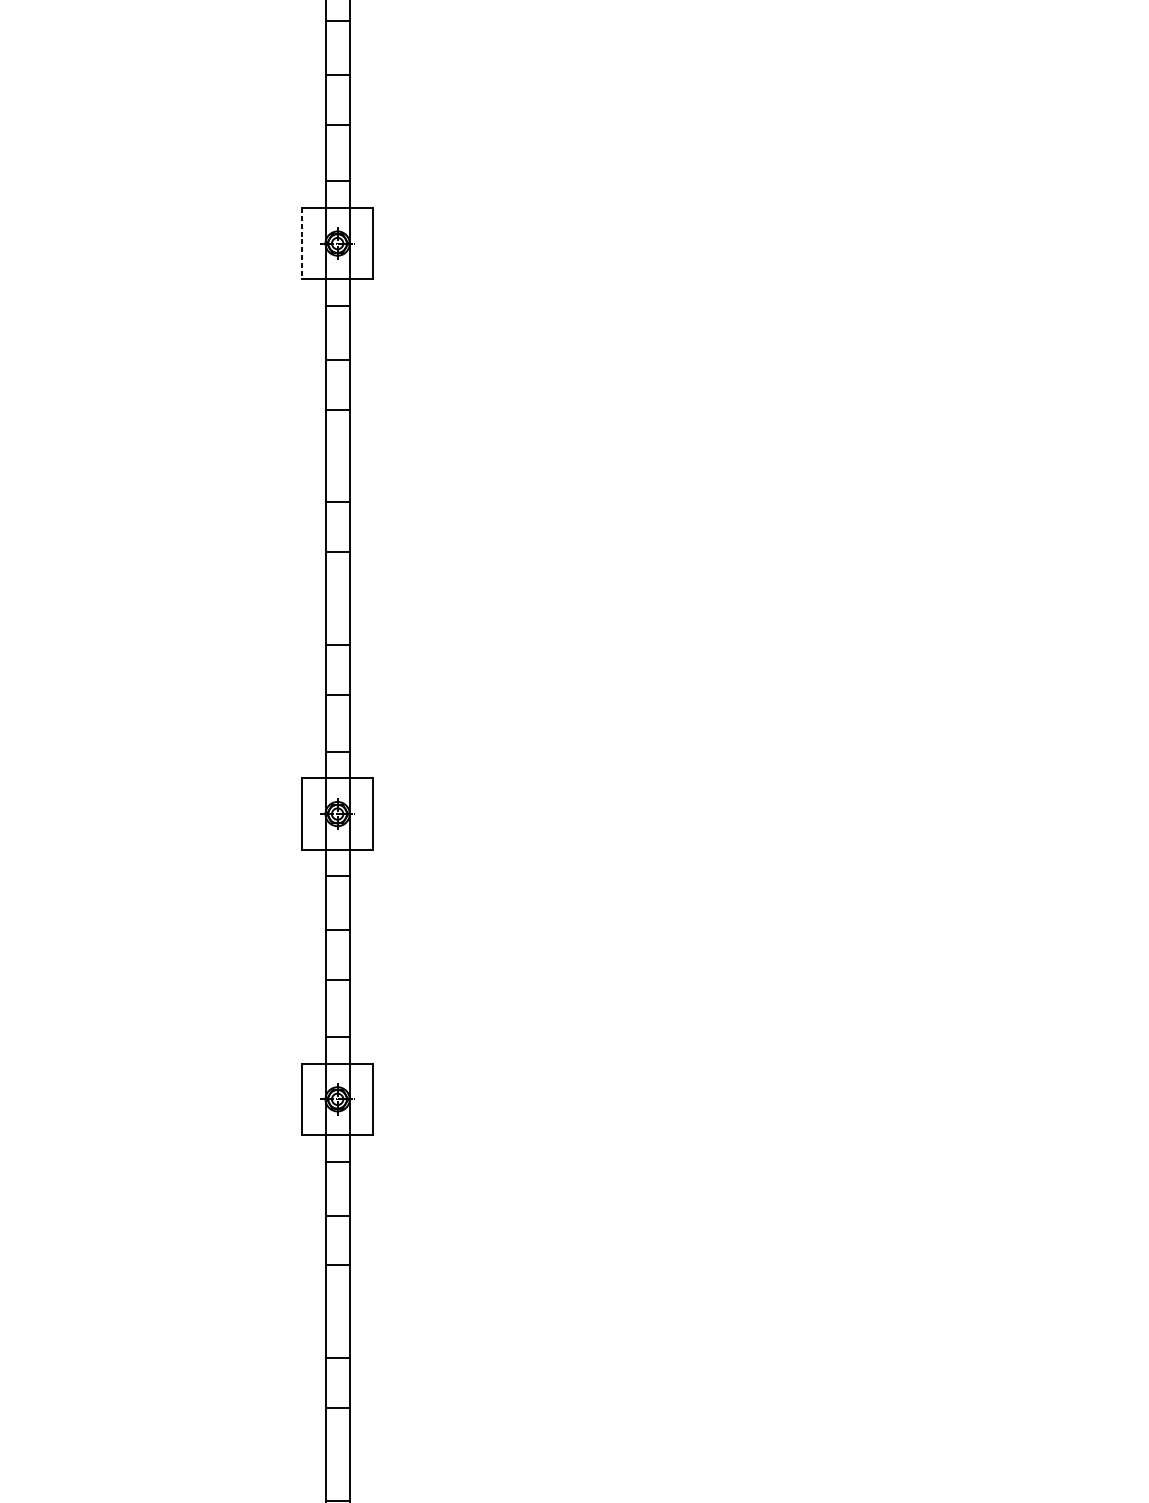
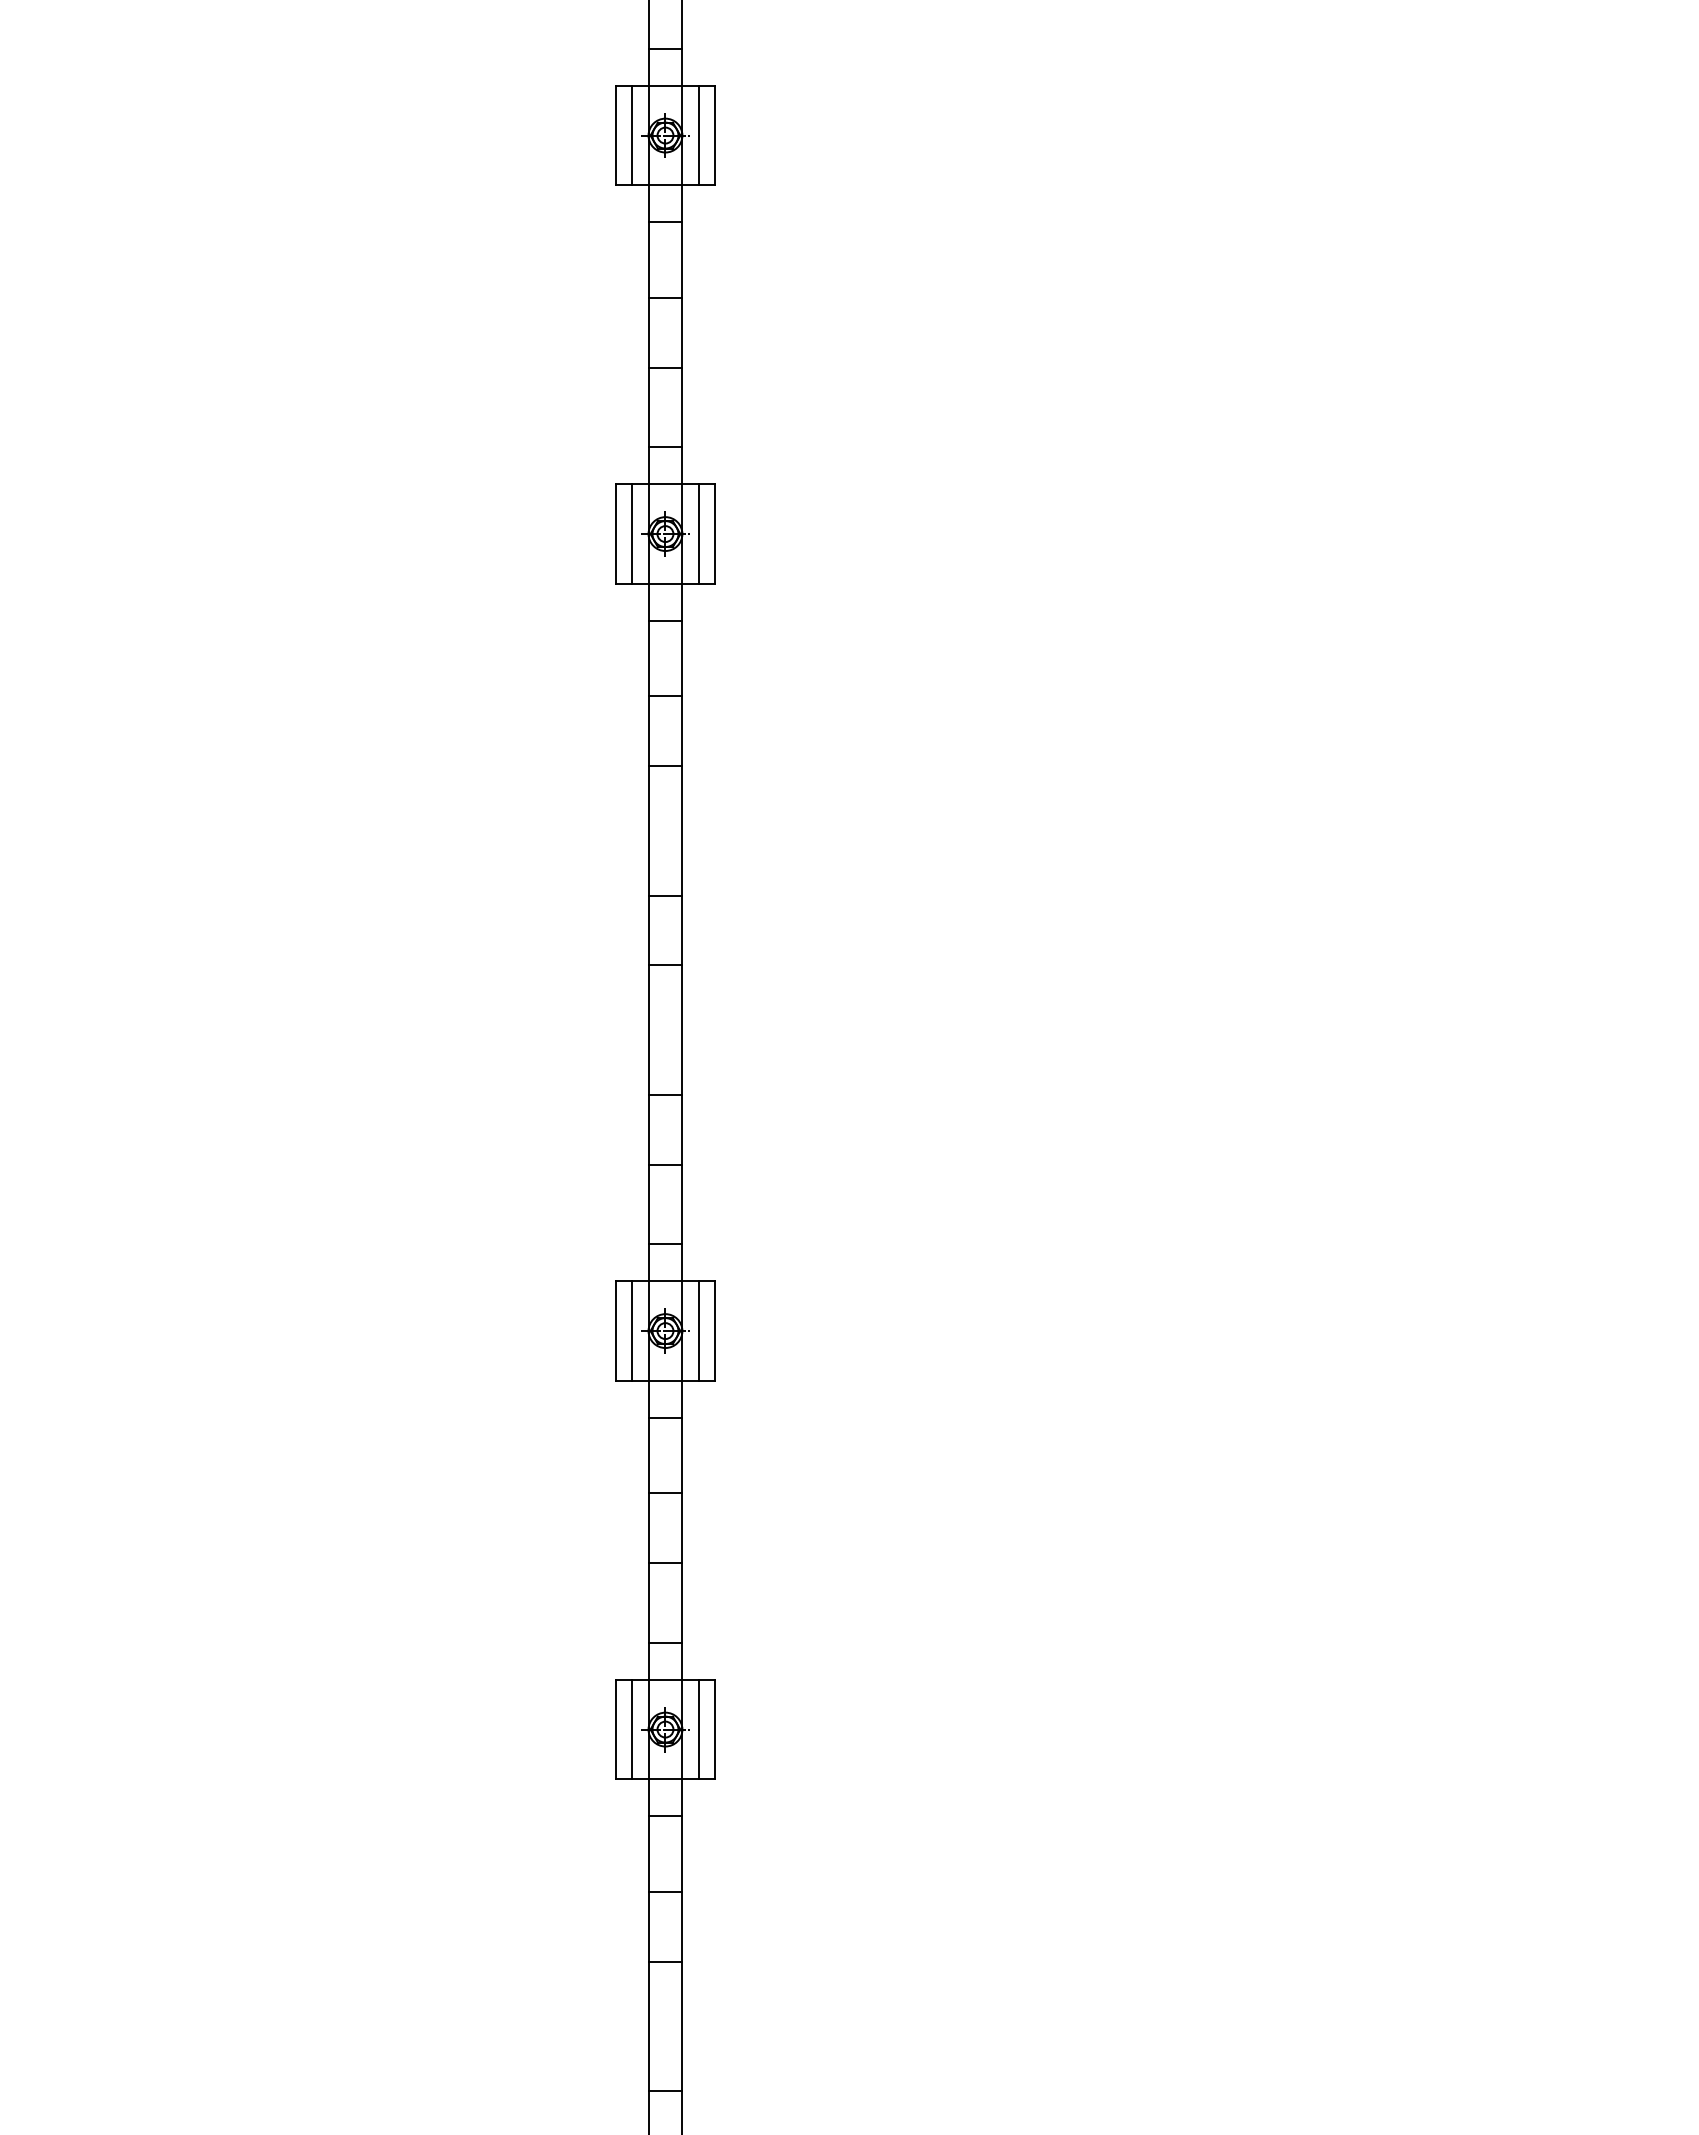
line: (301, 243) -> (615, 534), dashed -> solid
line: (313, 243) -> (631, 533), added
line: (361, 243) -> (699, 533), added
line: (313, 813) -> (631, 1330), added
line: (361, 813) -> (699, 1330), added
line: (313, 1099) -> (631, 1729), added
line: (361, 1099) -> (699, 1729), added

